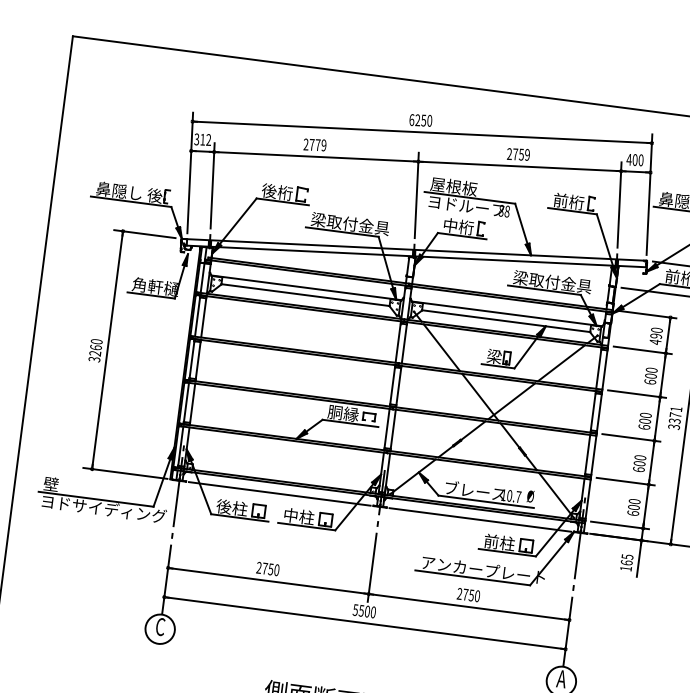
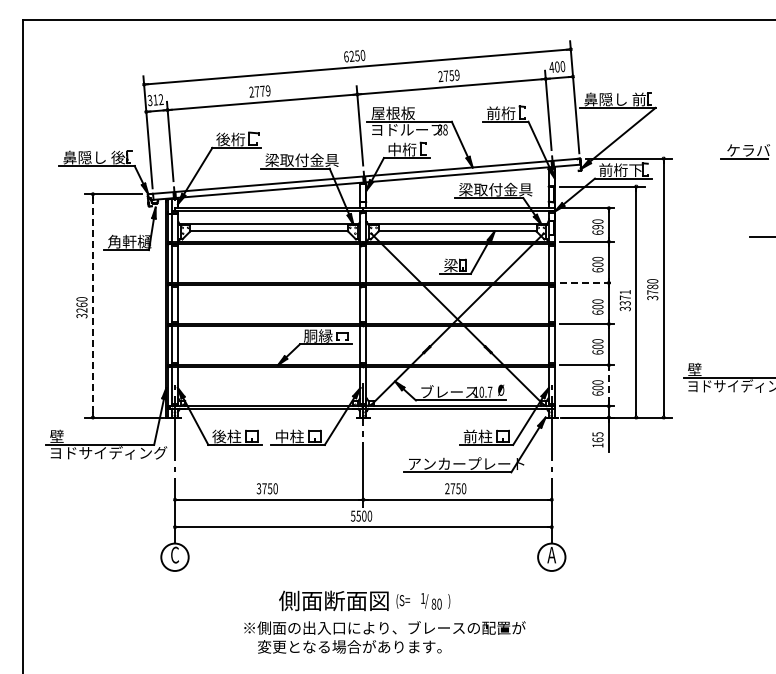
text: (655, 341) -> (597, 232), 490 -> 690
line: (107, 349) -> (92, 305), solid -> dashed
line: (637, 393) -> (587, 282), solid -> dashed
line: (279, 493) -> (268, 417), removed
line: (645, 506) -> (608, 385), solid -> dashed
line: (480, 519) -> (457, 417), removed
text: (258, 568) -> (258, 489), 2750 -> 3750

